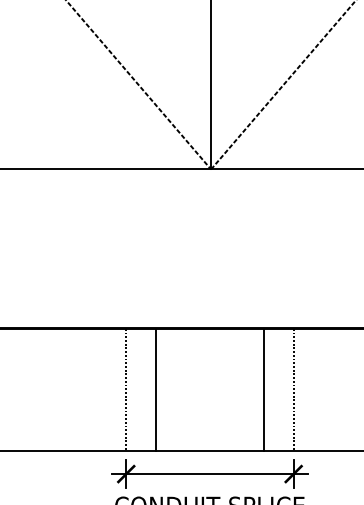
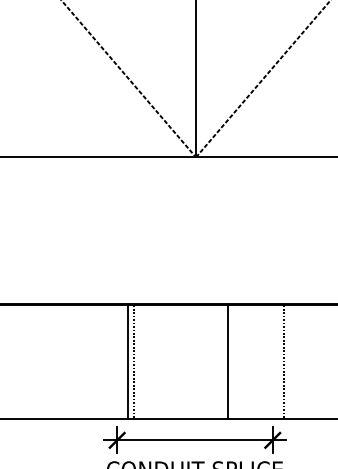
line: (126, 389) -> (134, 361), moved
line: (155, 389) -> (127, 361), moved
line: (264, 389) -> (227, 361), moved
line: (293, 389) -> (283, 361), moved

